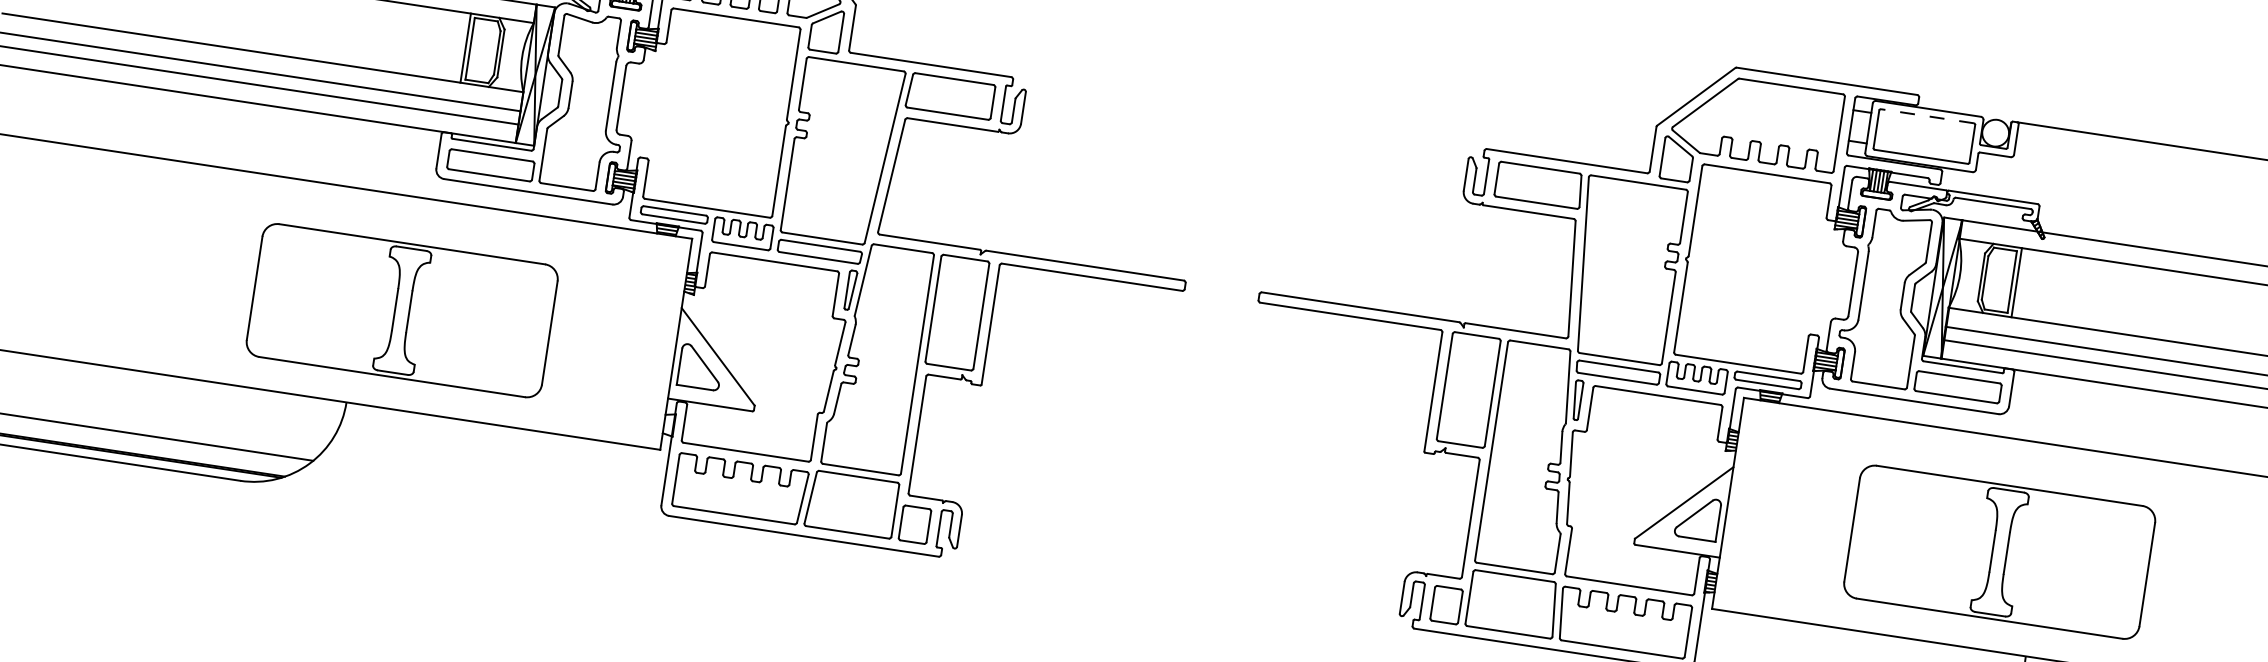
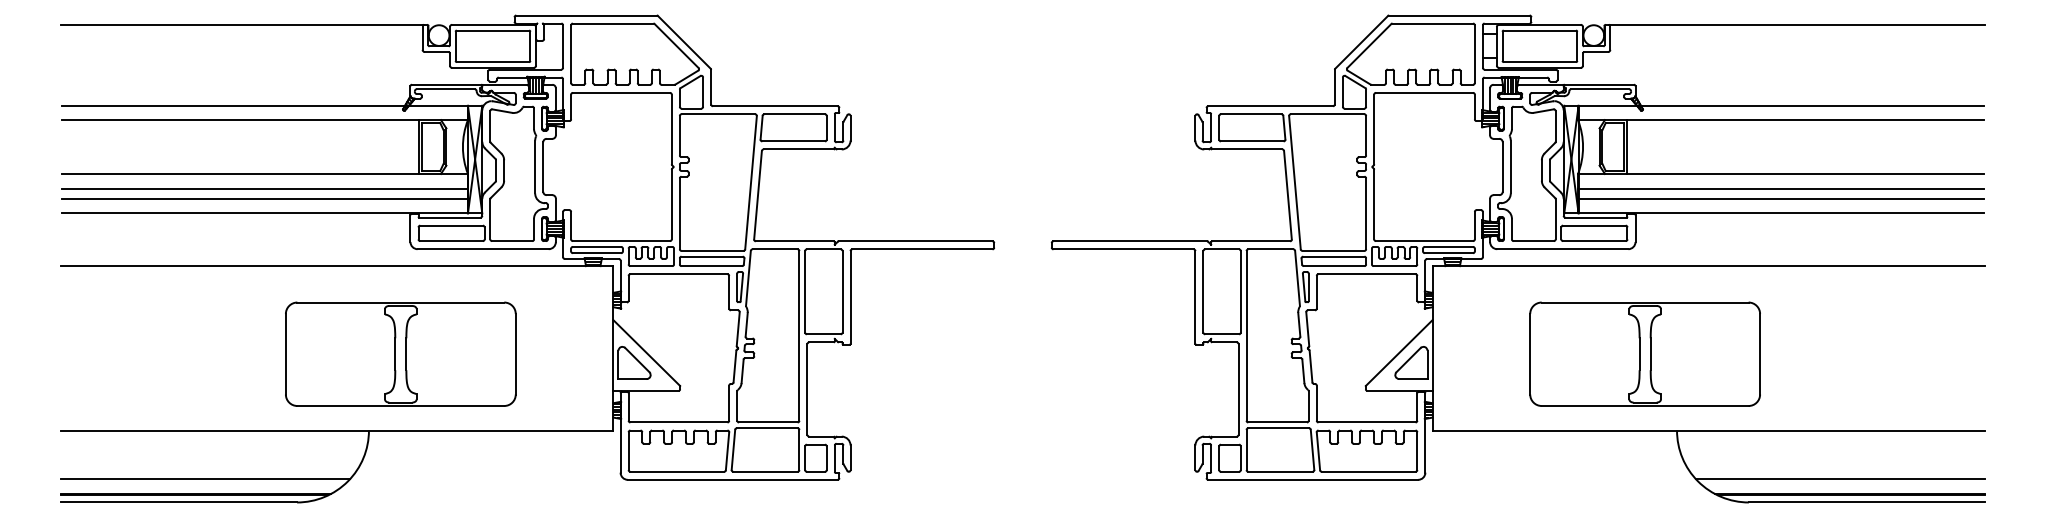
line: (1926, 116) -> (1539, 30), dashed -> solid
hatch: (669, 424) -> (617, 410), added

